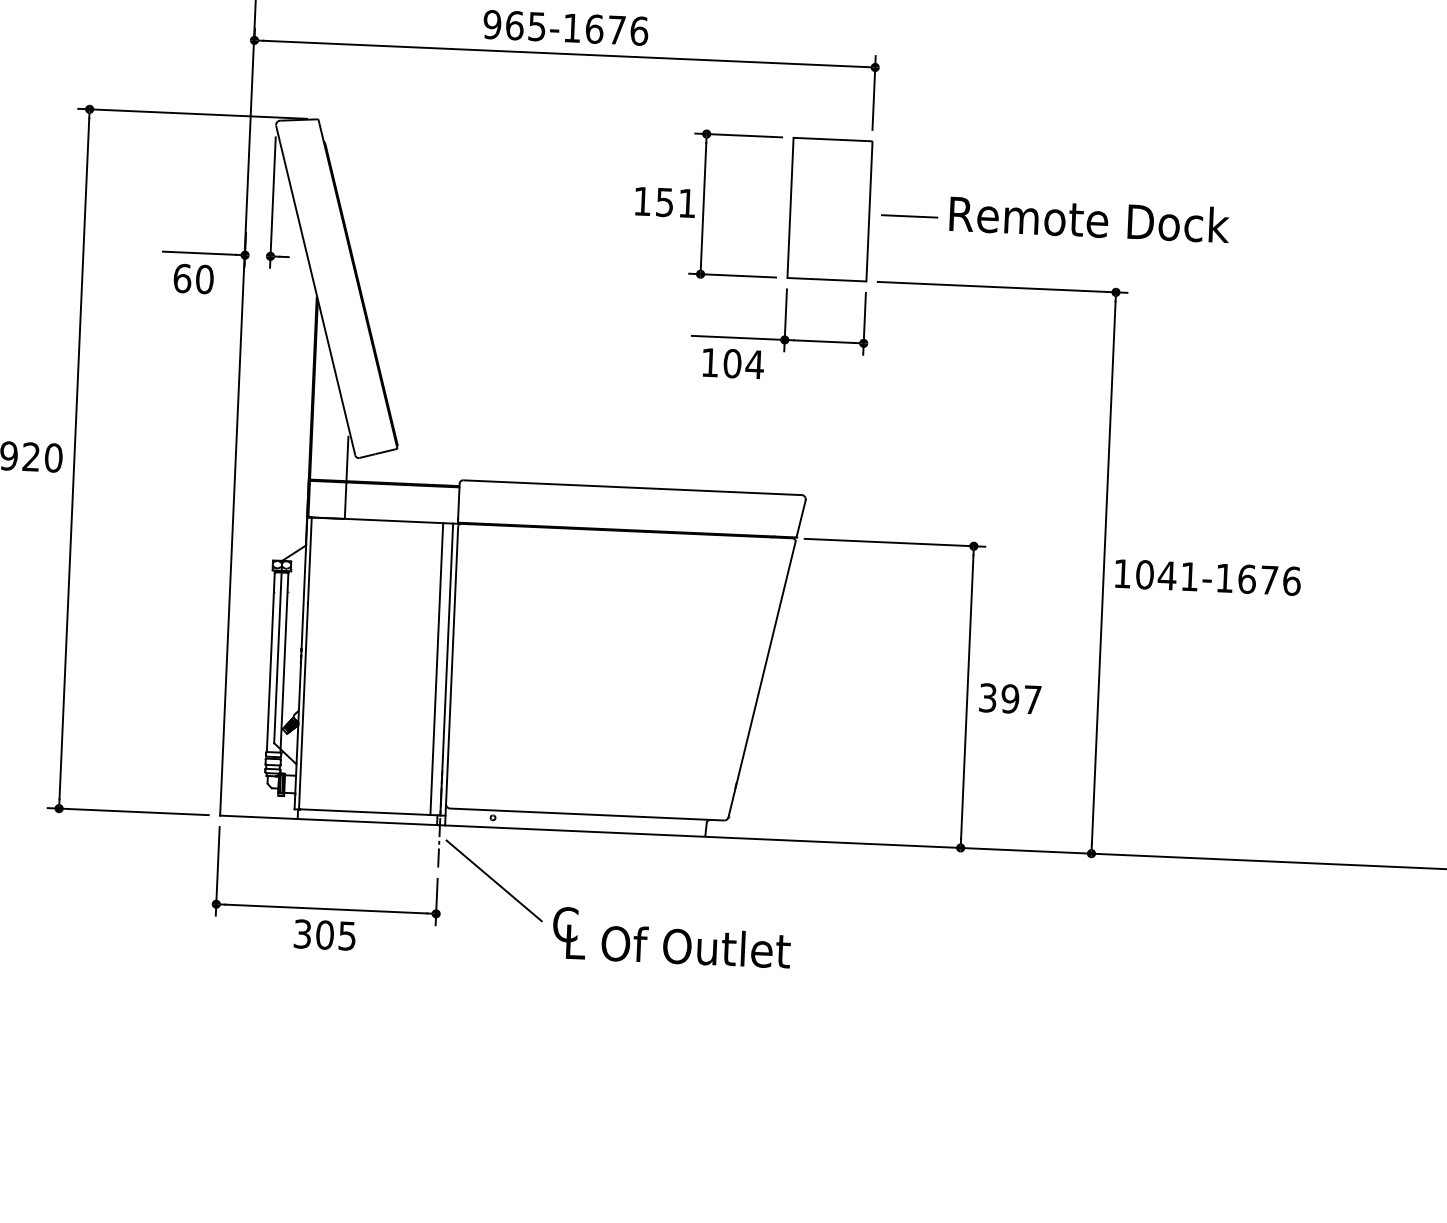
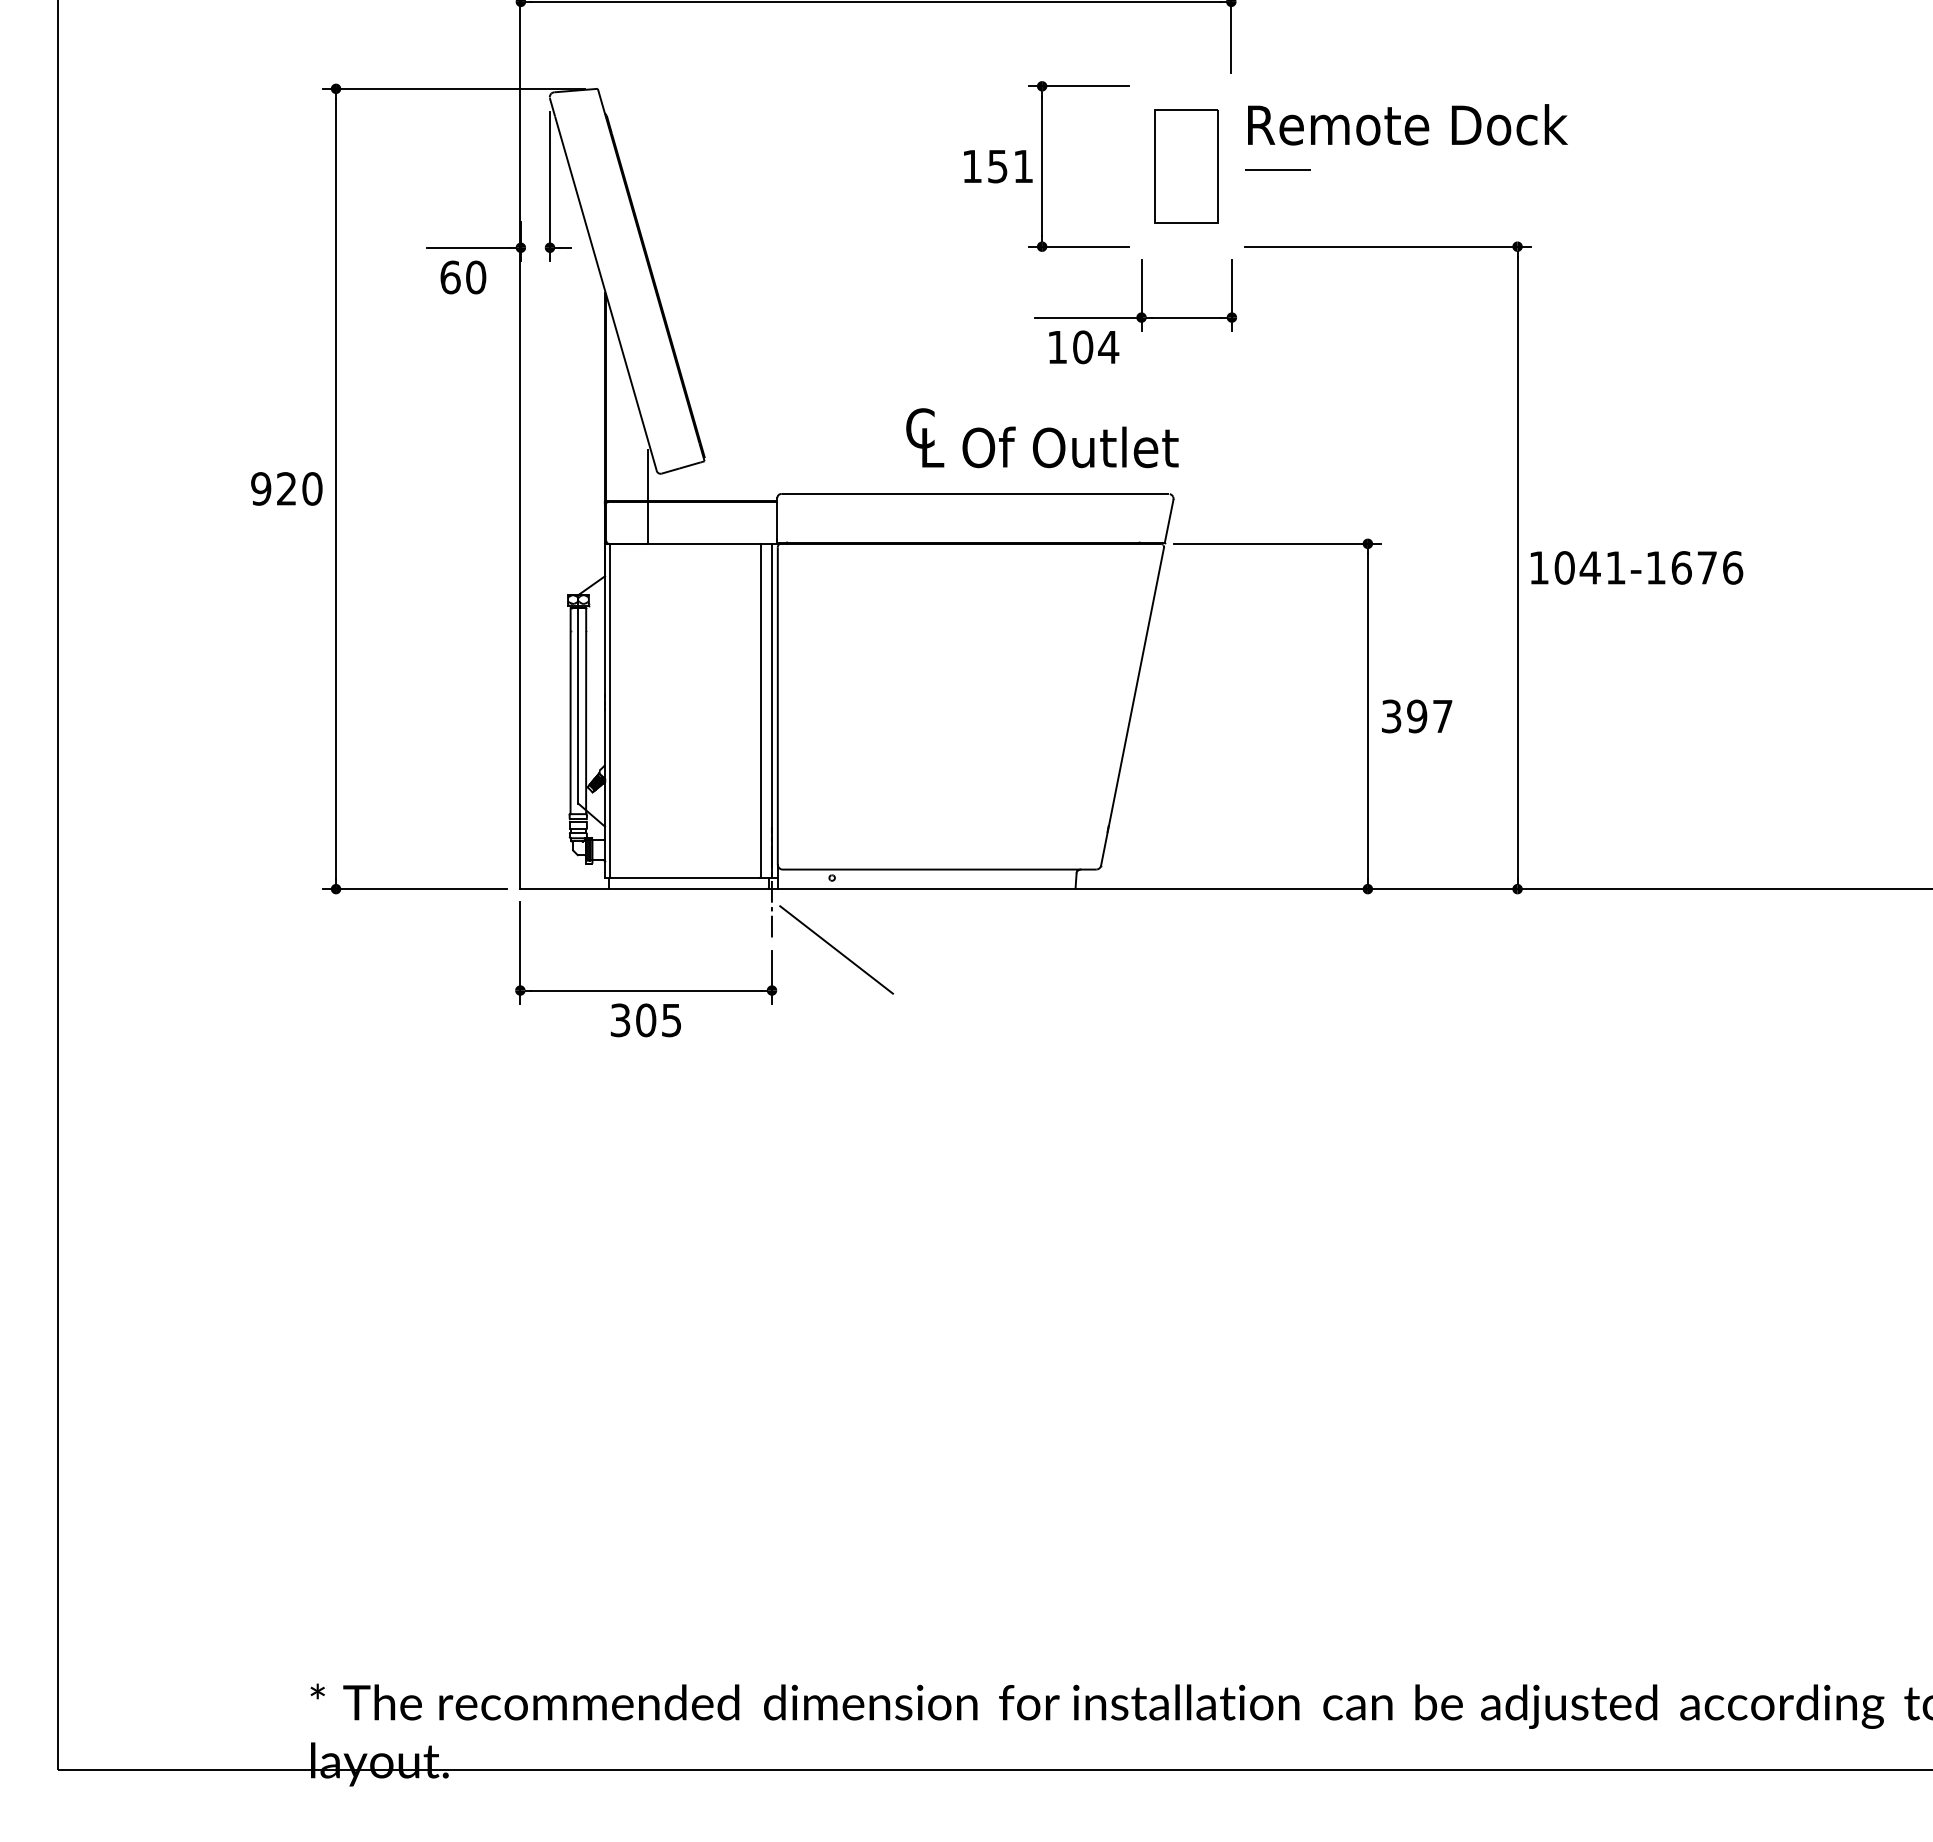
part: (829, 209) -> (1186, 166), size x0.7
text: (1089, 219) -> (1407, 124), moved
text: (671, 938) -> (1042, 438), moved

